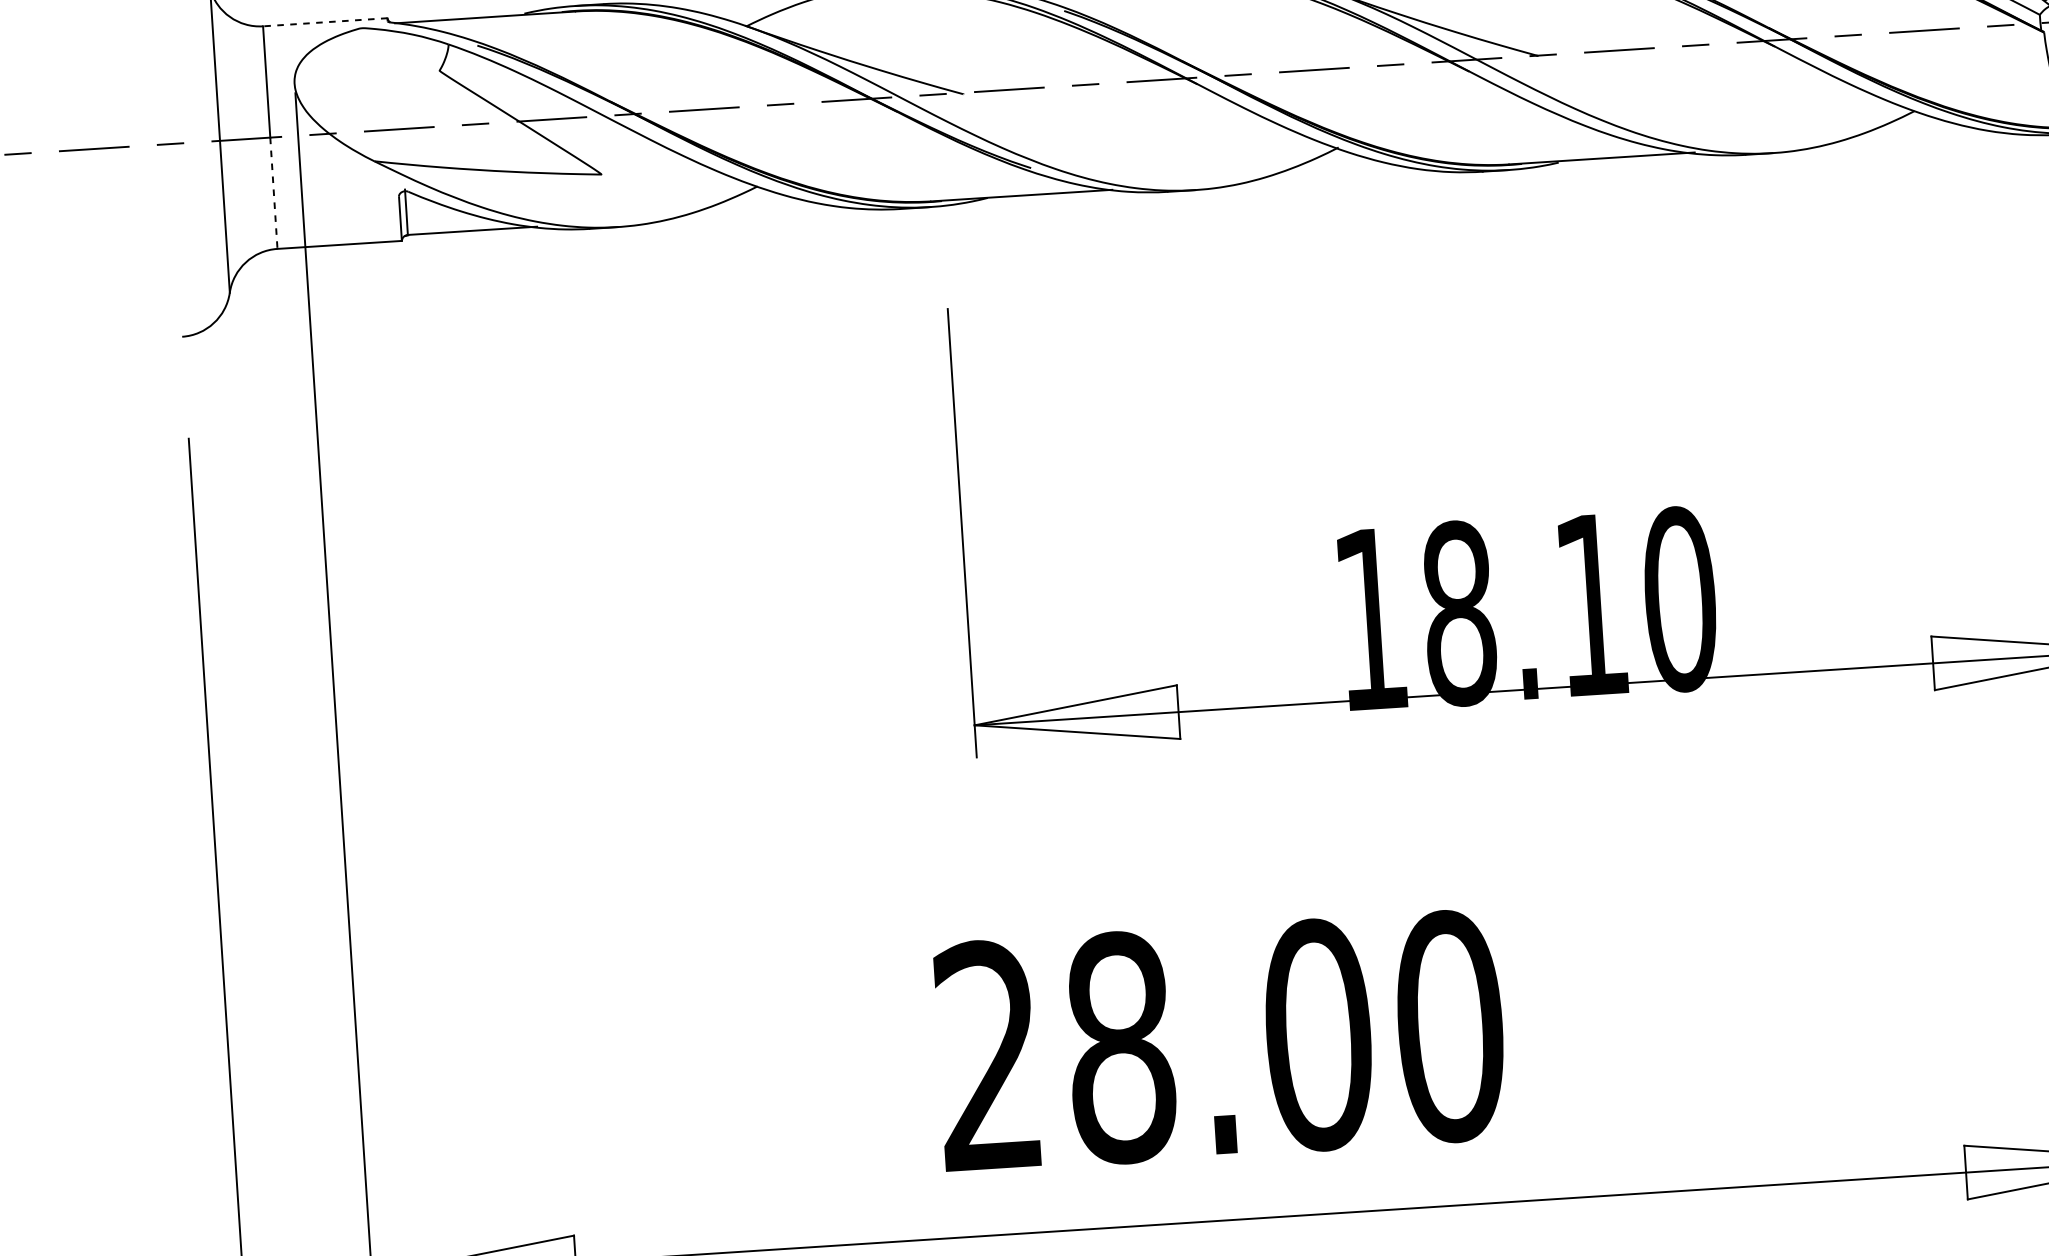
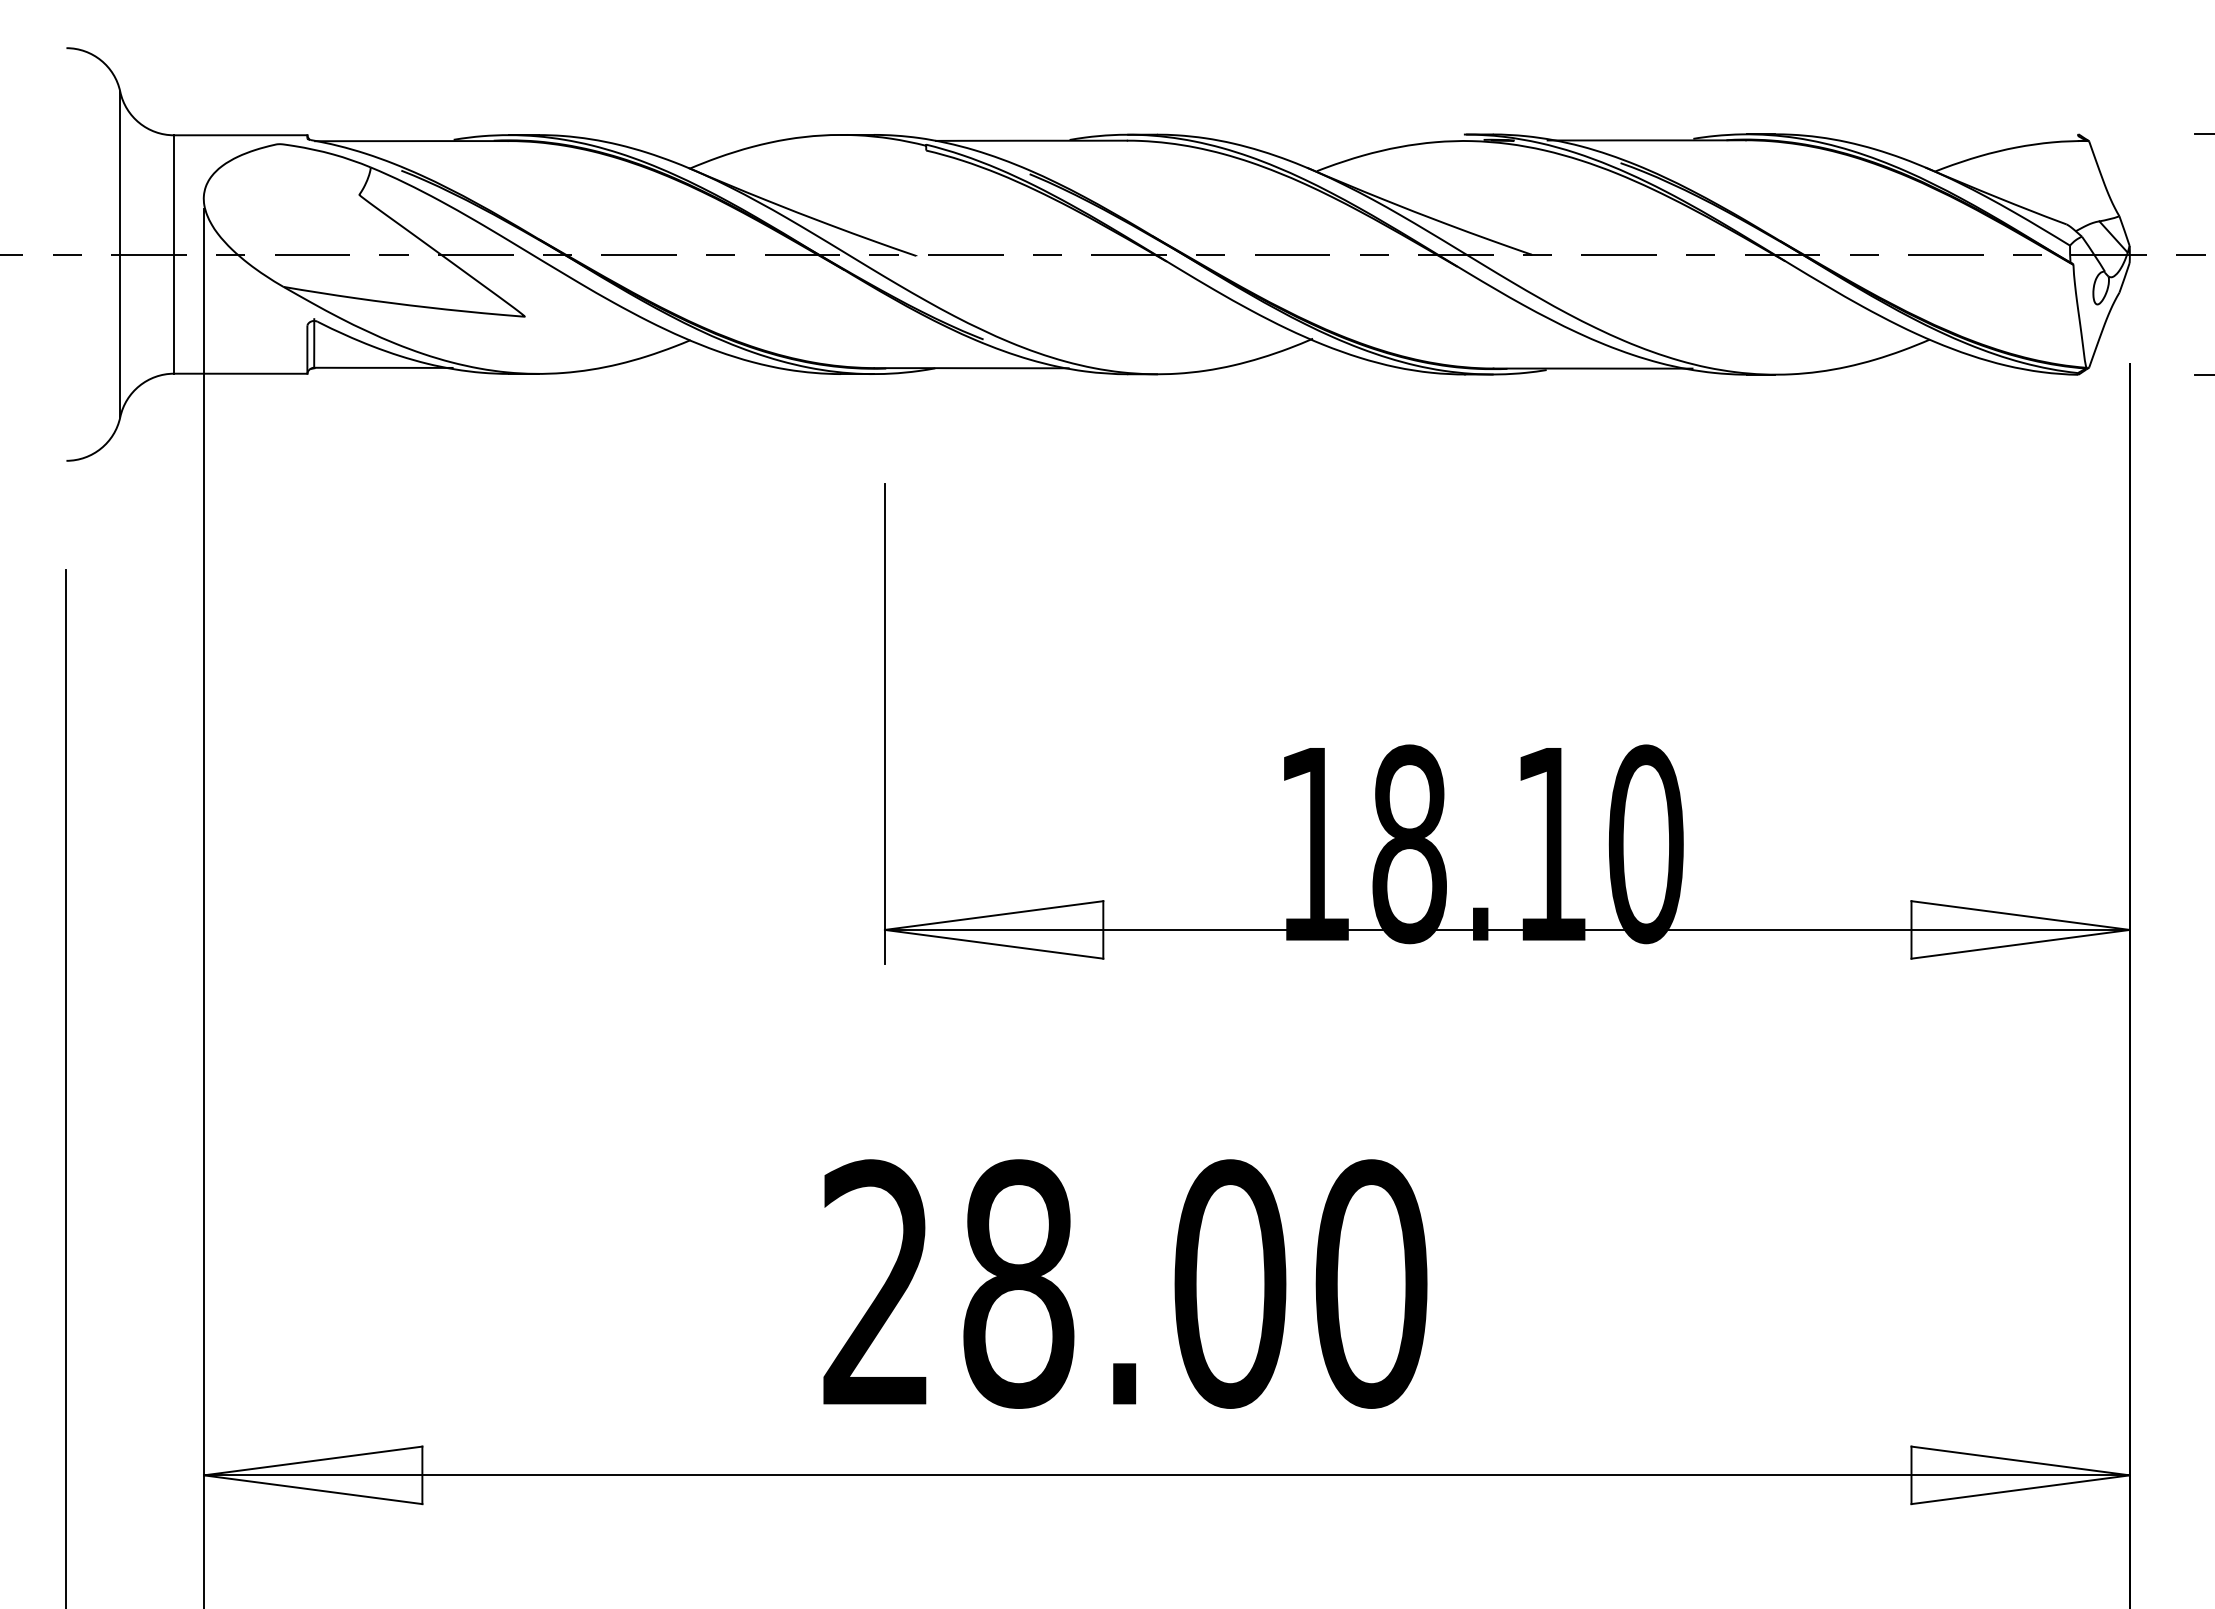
line: (325, 22) -> (240, 135), dashed -> solid
line: (274, 193) -> (174, 314), dashed -> solid

